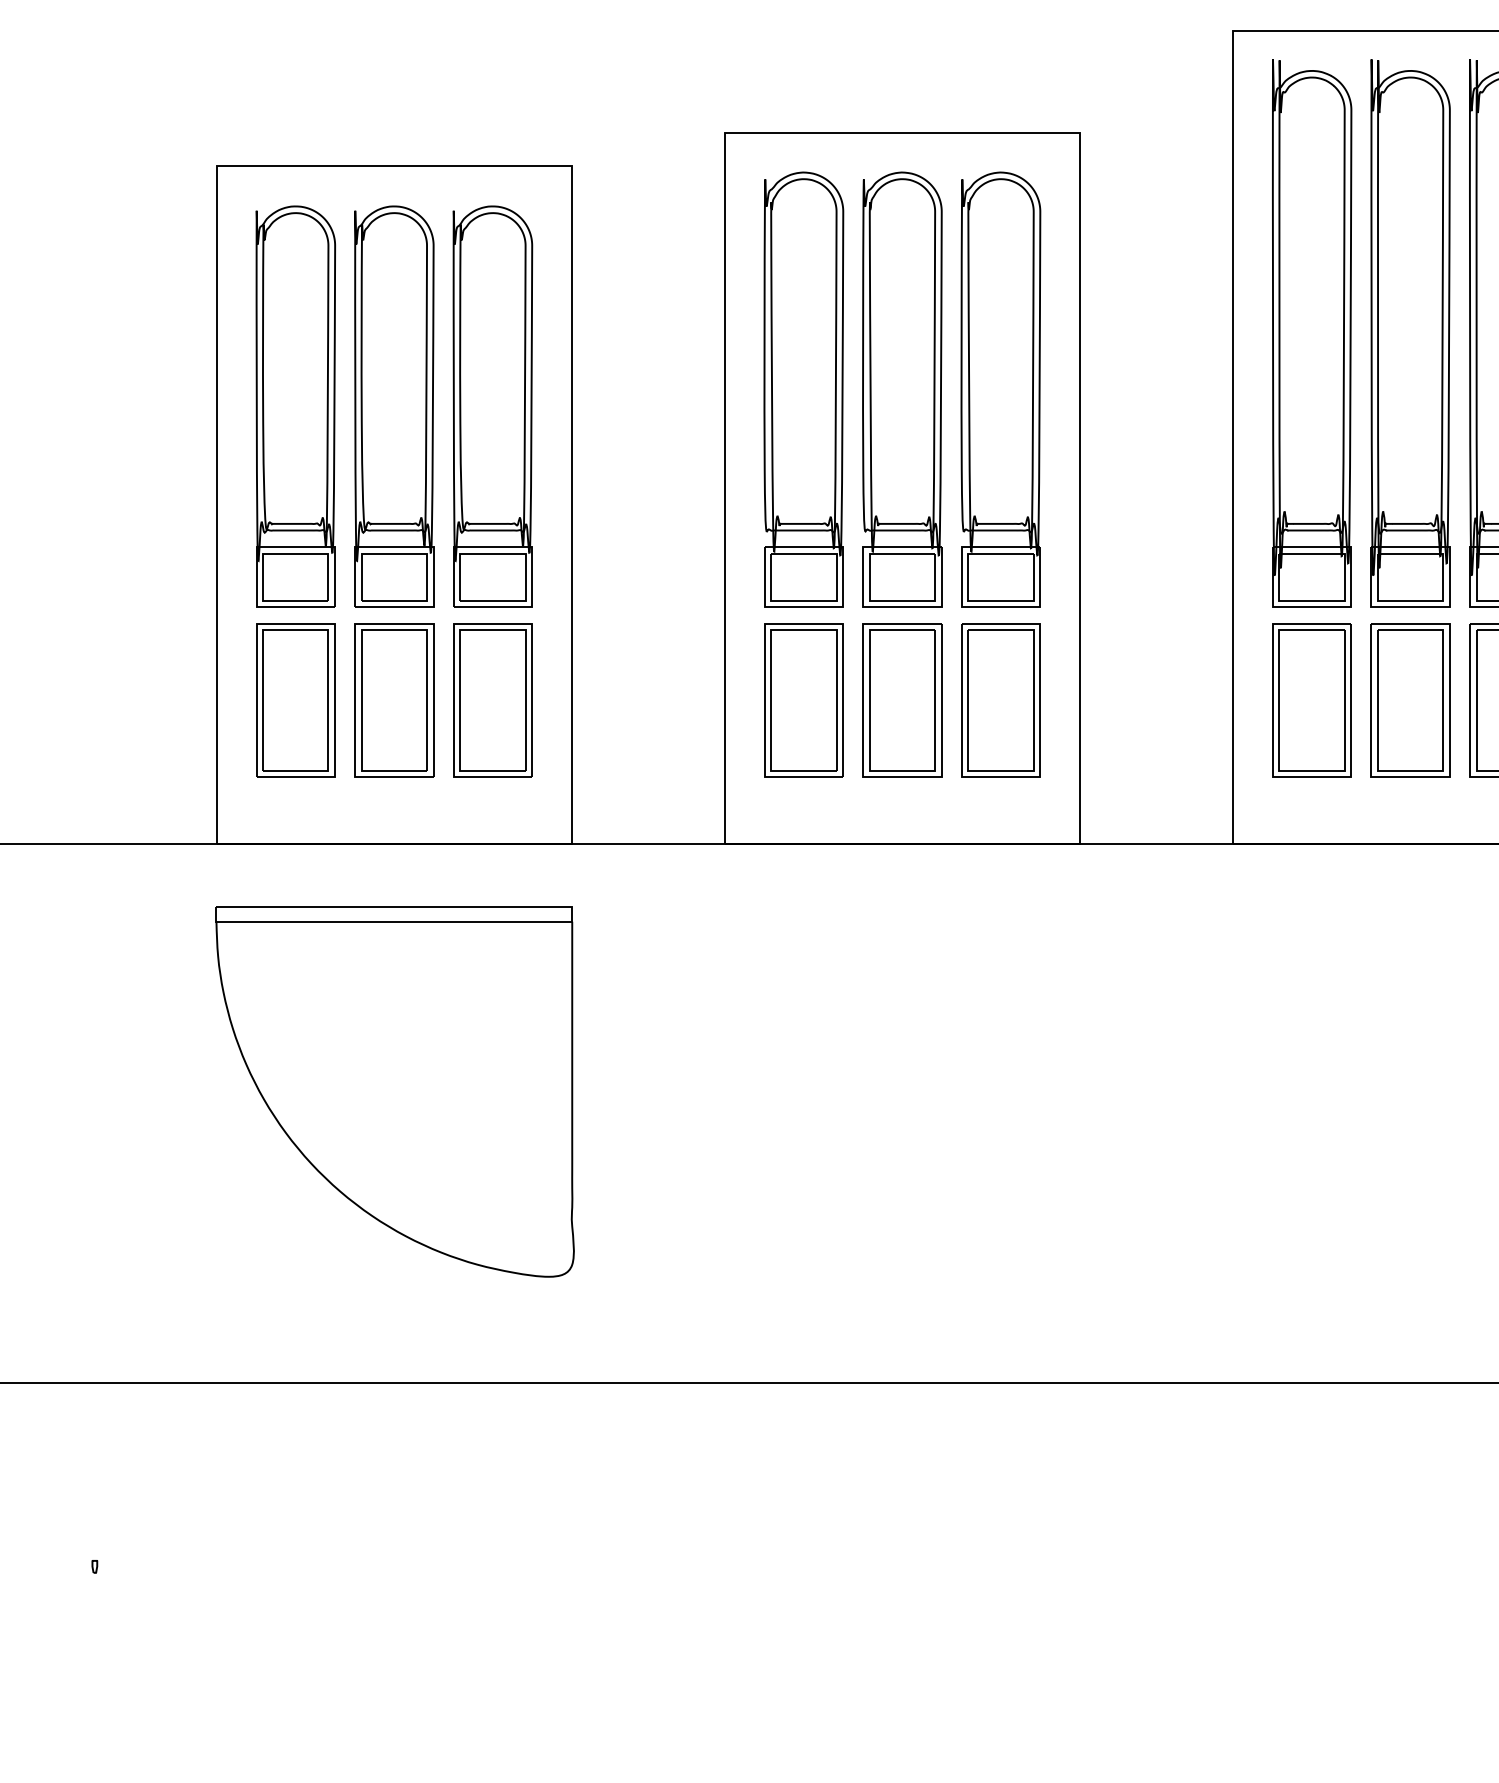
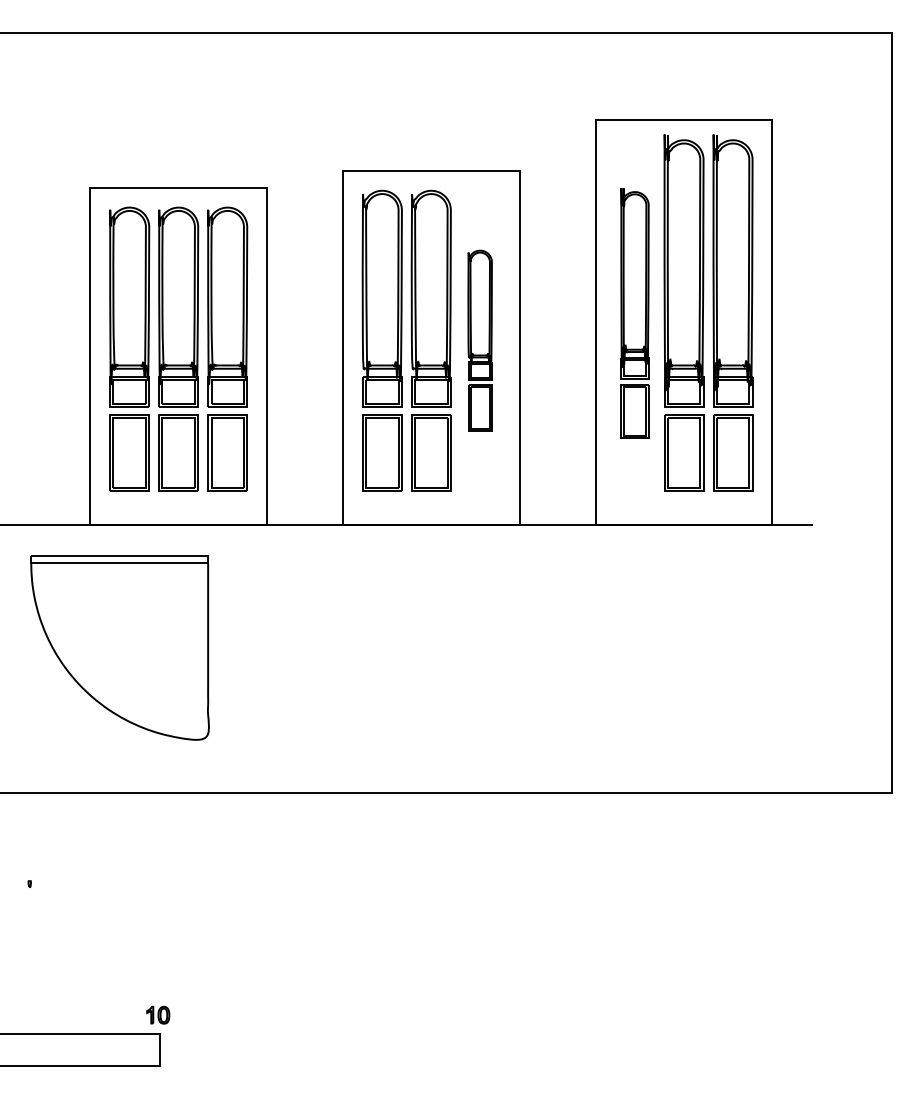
part: (1310, 417) -> (634, 312), size x0.7
part: (999, 473) -> (479, 340), size x0.6
part: (393, 1091) -> (119, 647), moved

